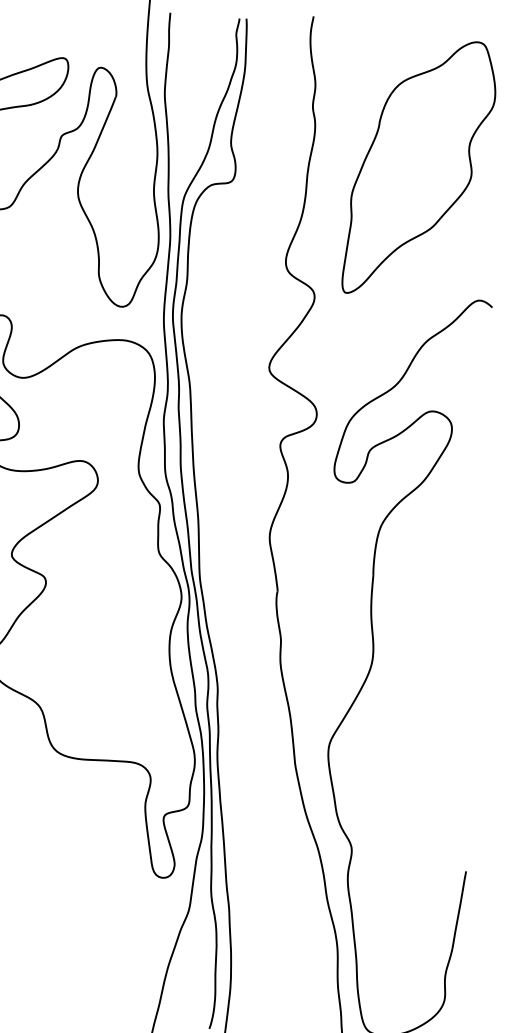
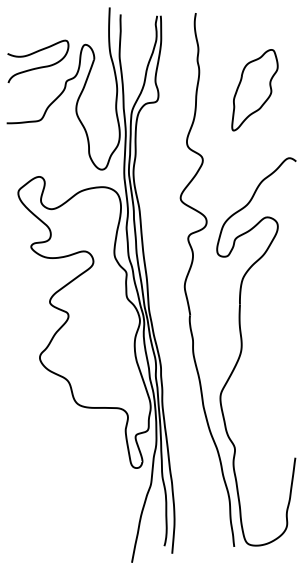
part: (418, 168) -> (254, 90), size x0.6

